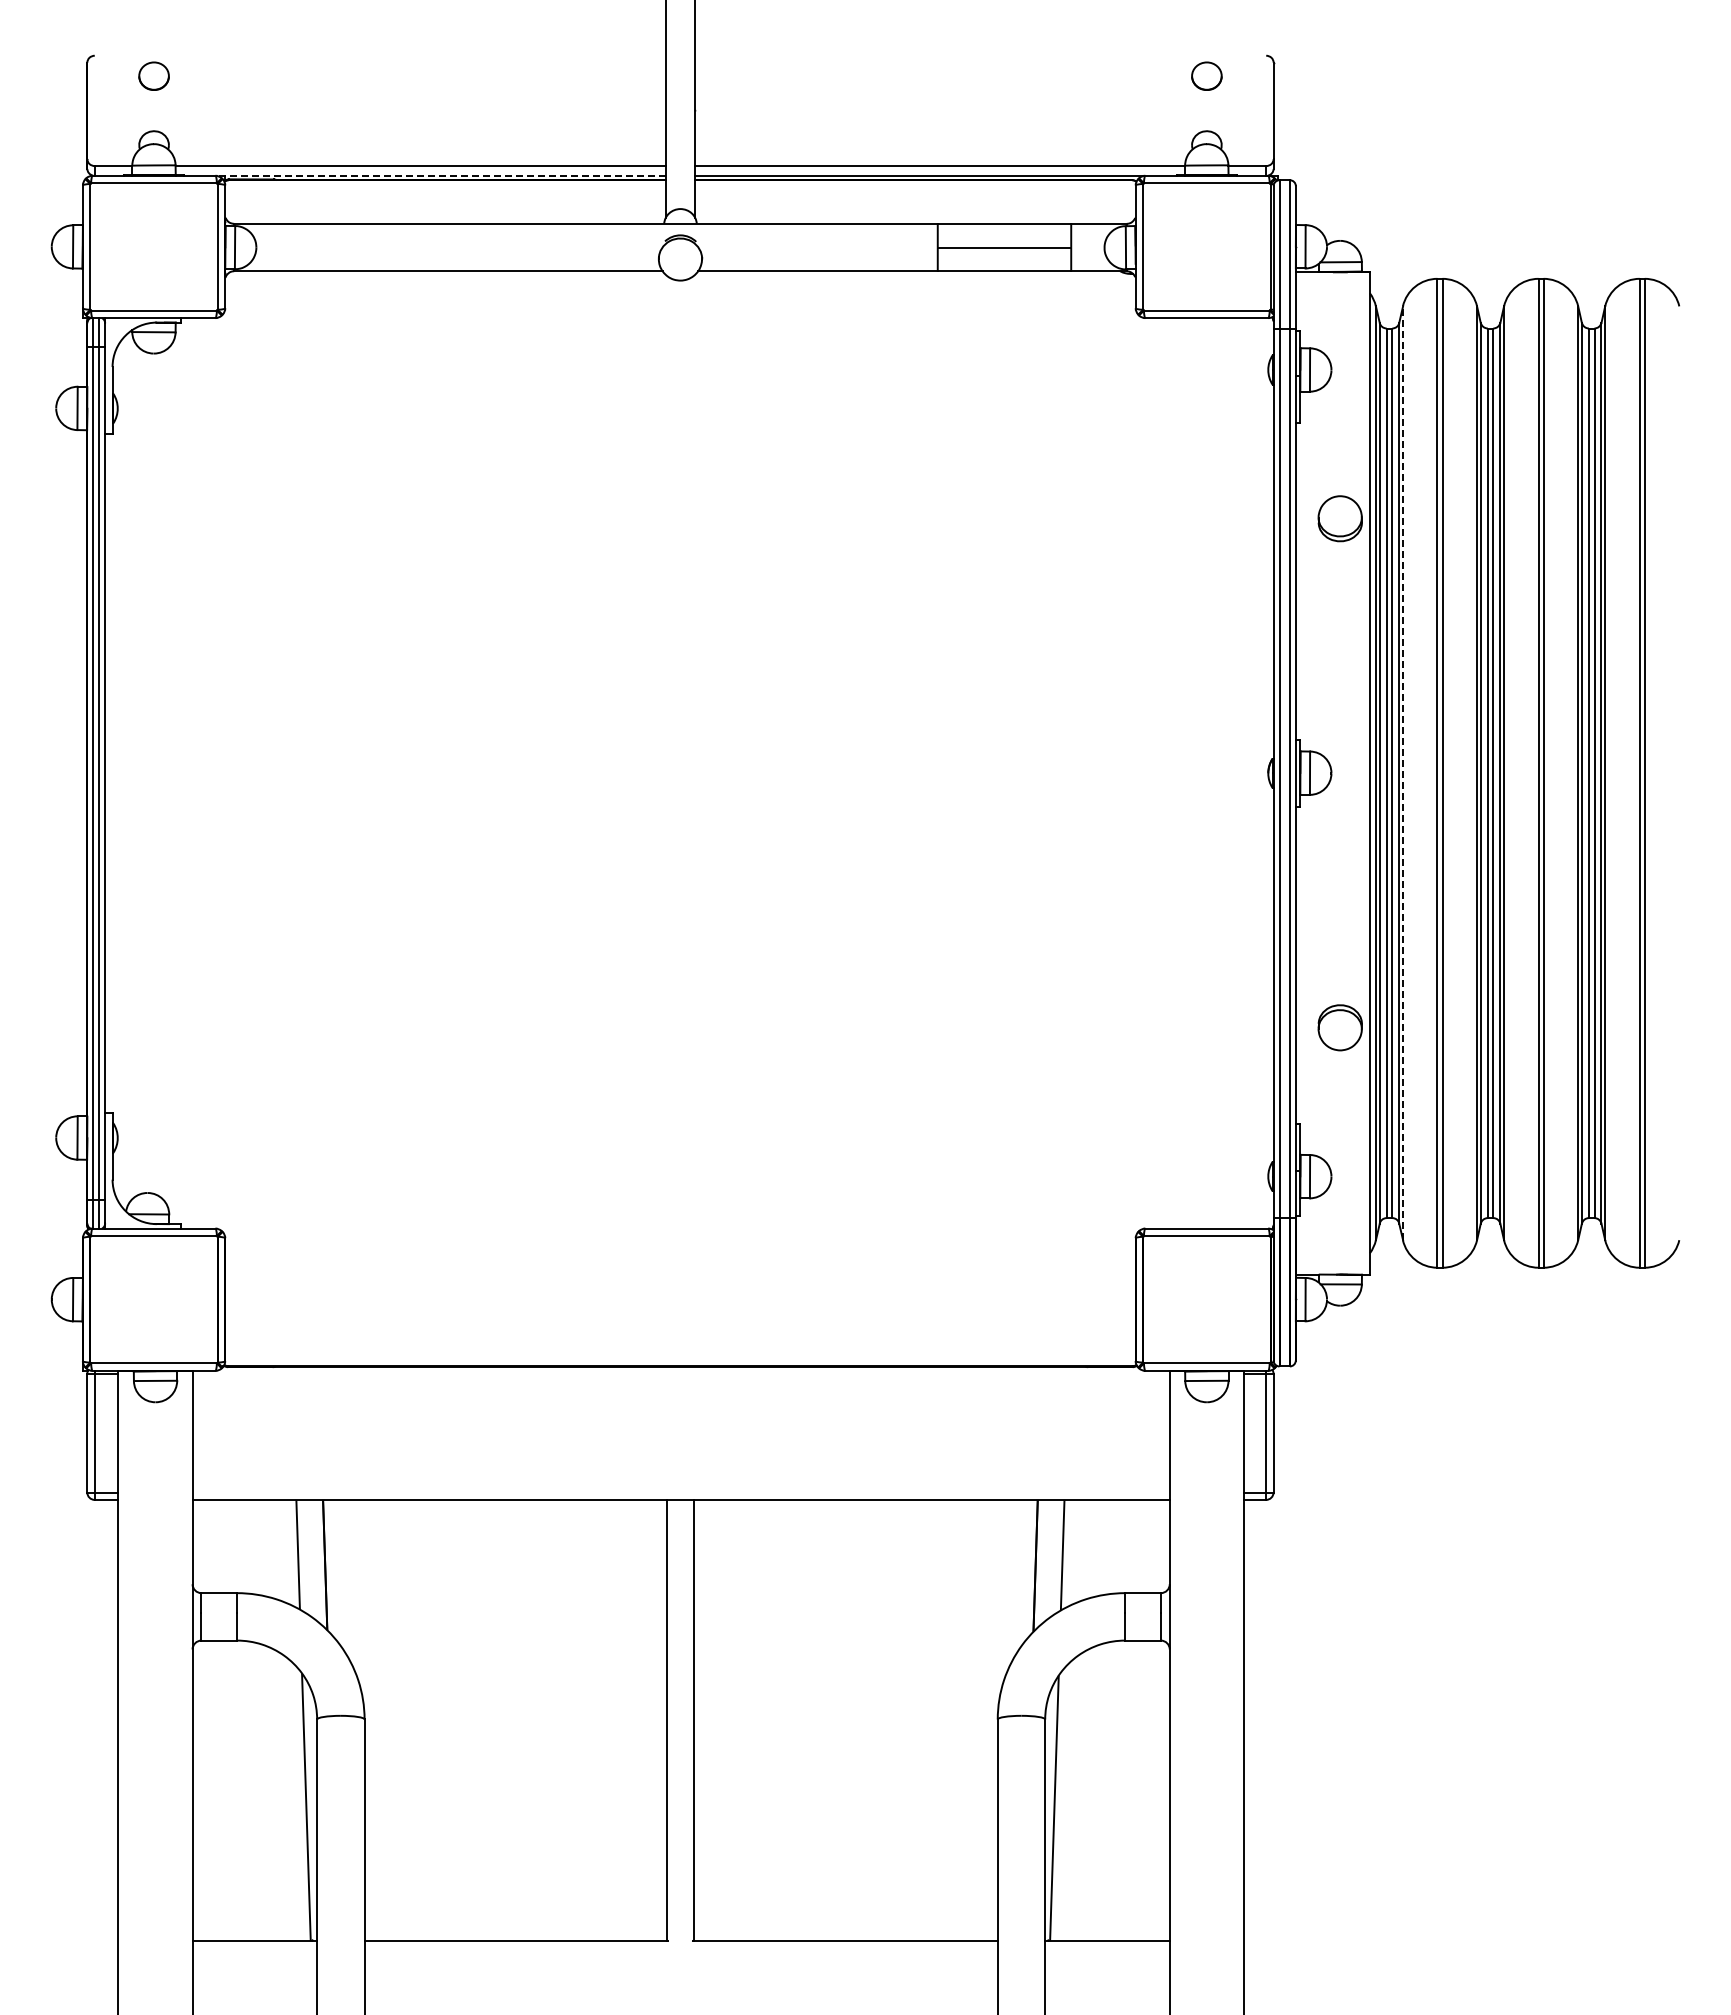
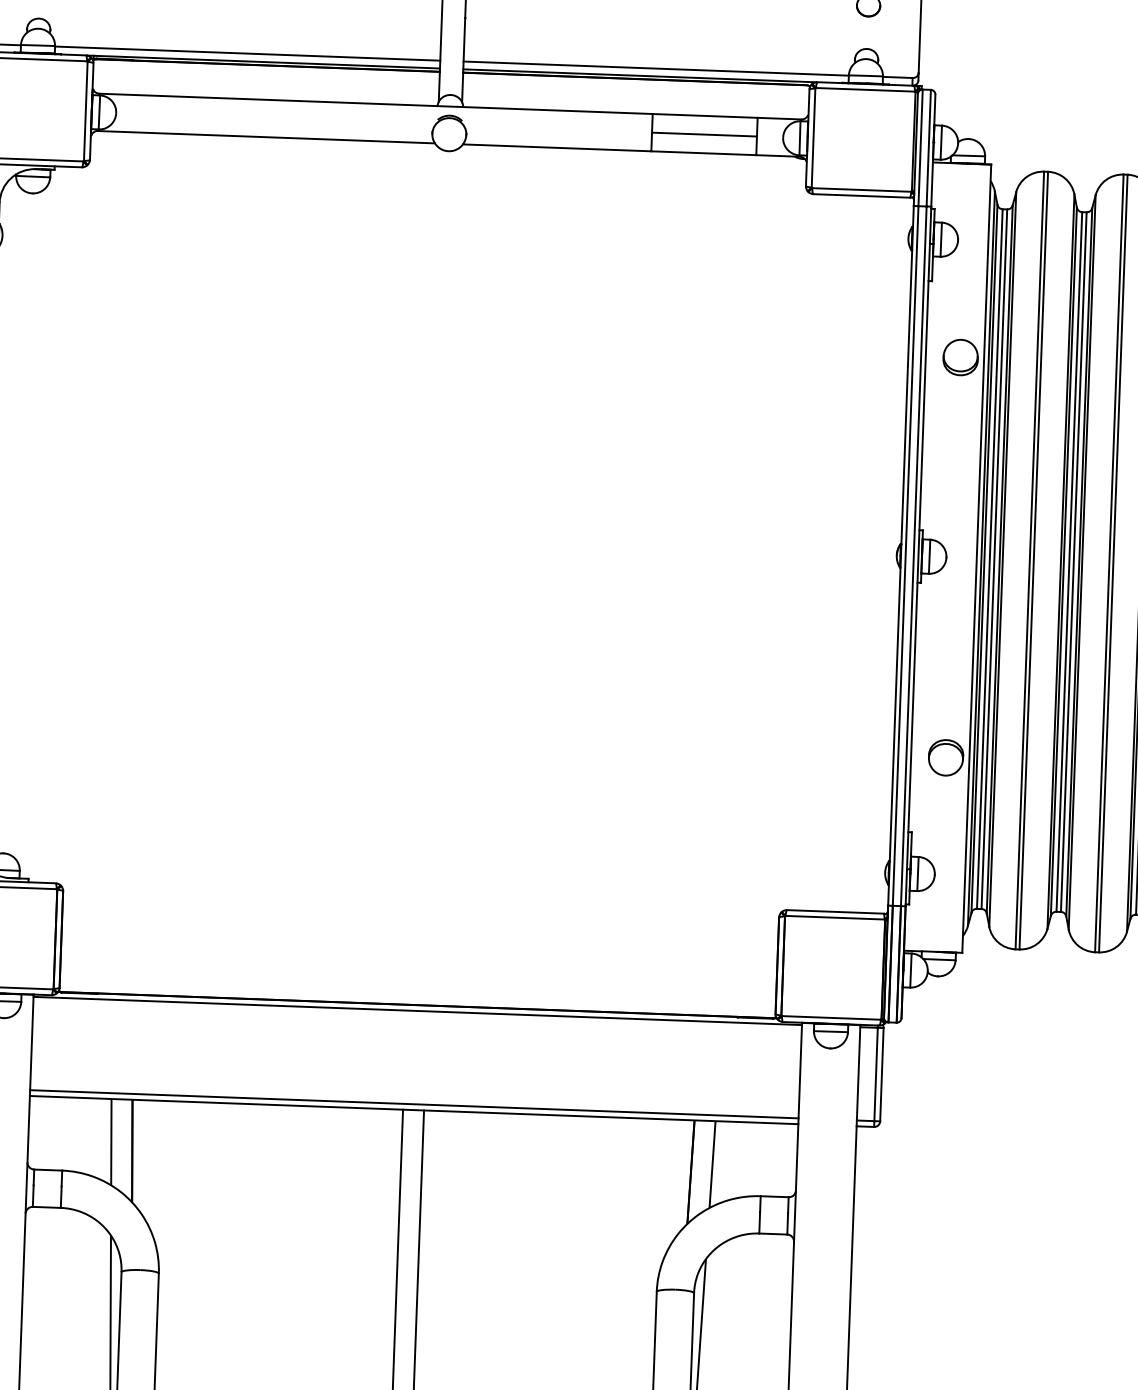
line: (440, 175) -> (263, 61), dashed -> solid
line: (1403, 773) -> (1003, 559), dashed -> solid
line: (680, 1373) -> (417, 1010), added
line: (680, 1492) -> (413, 1104), added

